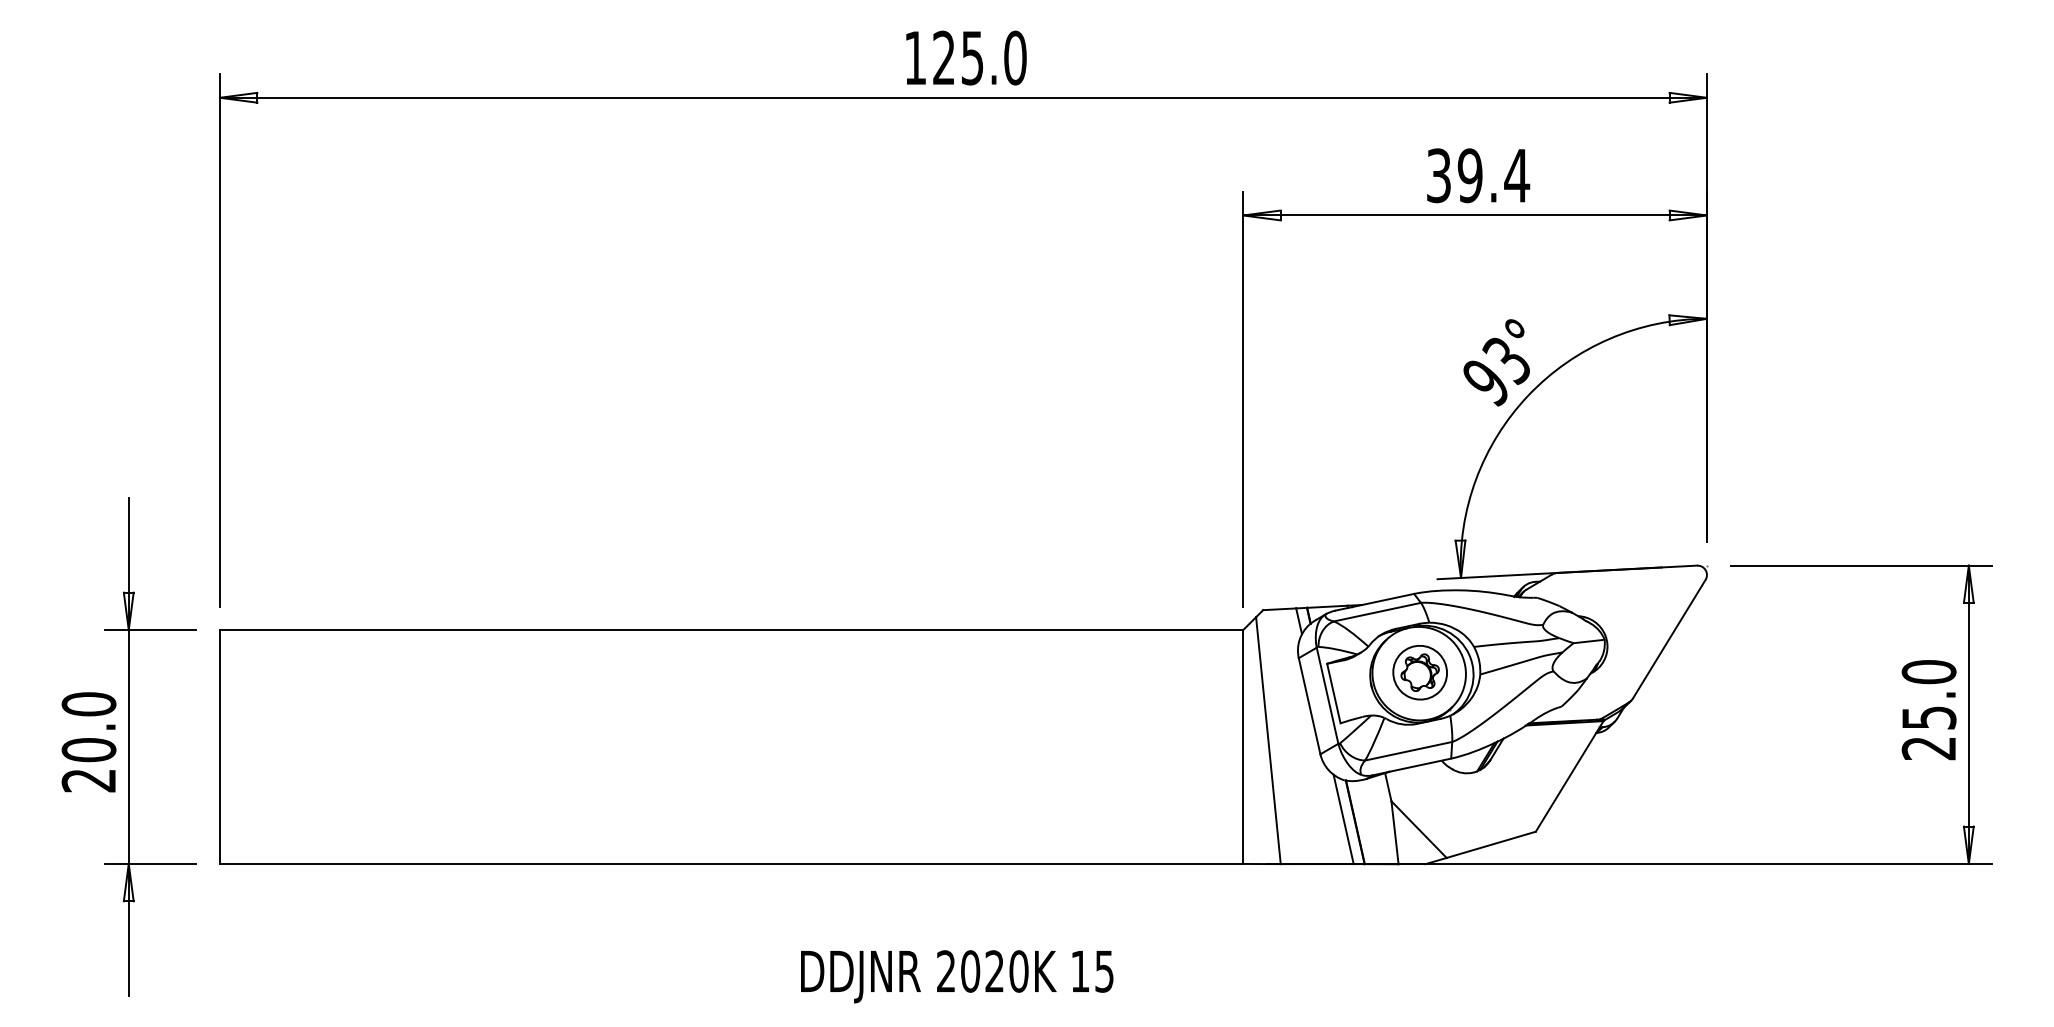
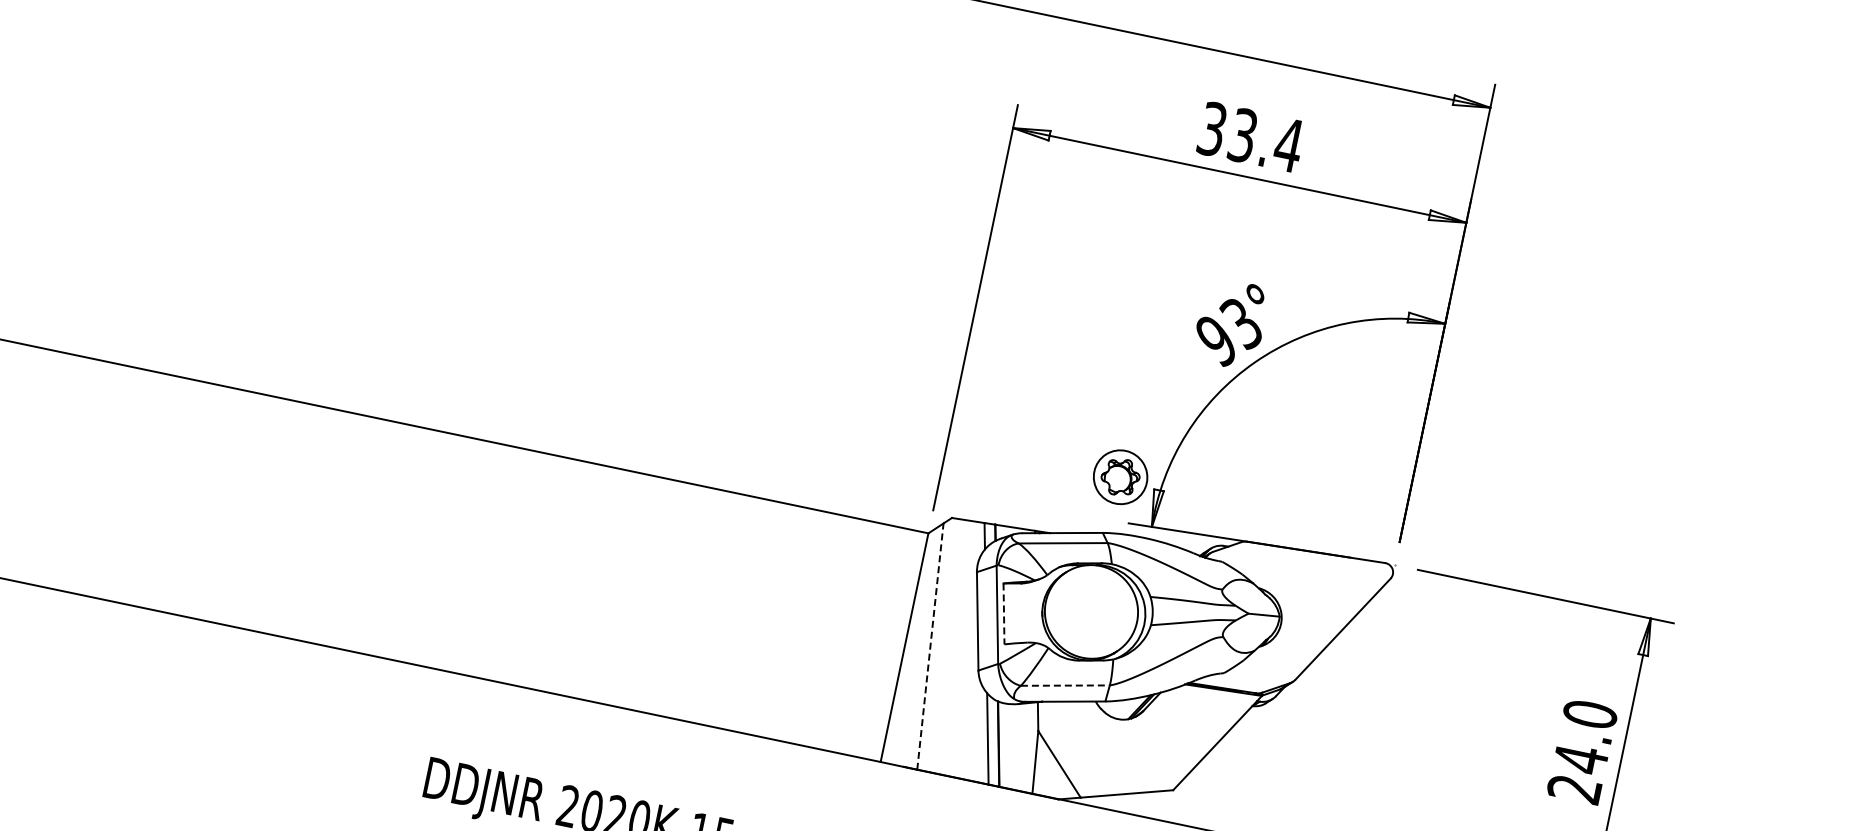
text: (1469, 175) -> (1242, 135), 39.4 -> 33.4
part: (1419, 672) -> (1119, 476), moved
line: (1333, 694) -> (1003, 614), solid -> dashed
text: (1929, 717) -> (1581, 758), 25.0 -> 24.0
line: (1268, 740) -> (930, 646), solid -> dashed
line: (1408, 751) -> (1065, 685), solid -> dashed

